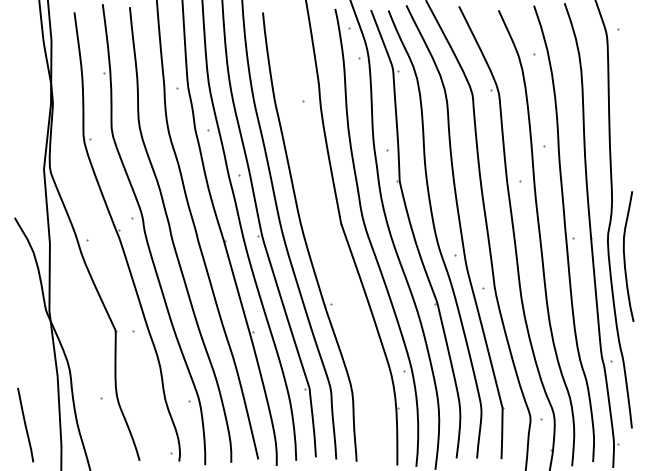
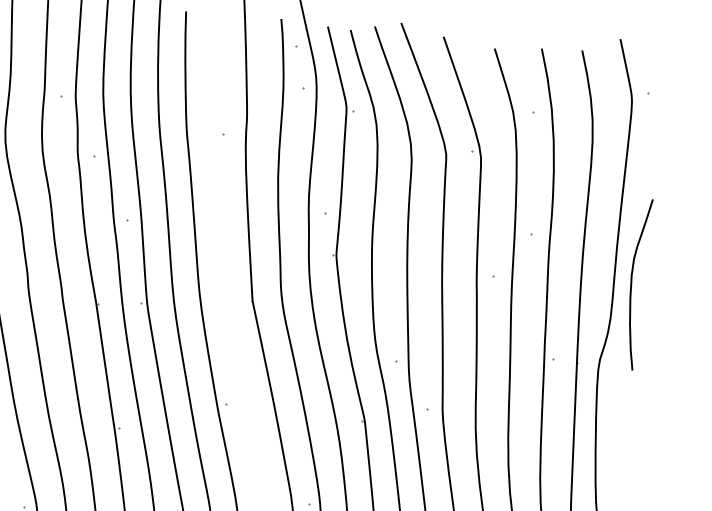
curve: (625, 256) -> (632, 283), moved

